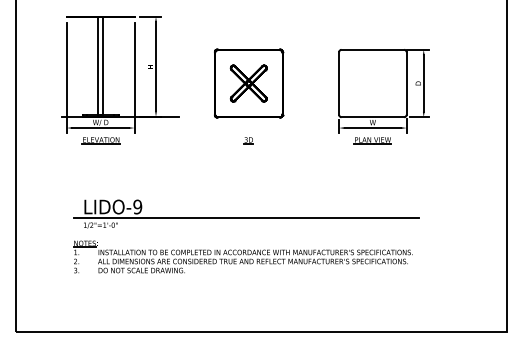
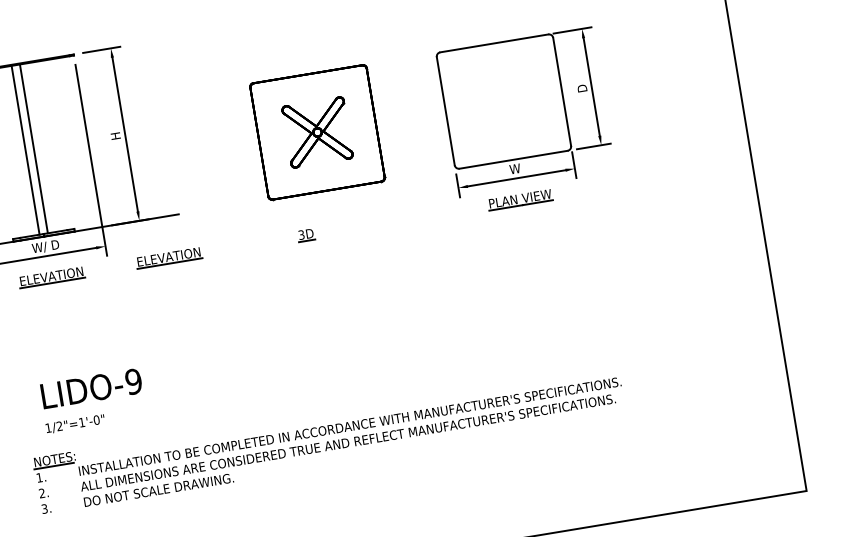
part: (249, 83) -> (318, 132), moved
part: (168, 140) -> (167, 258), added
line: (246, 217) -> (324, 368), removed

